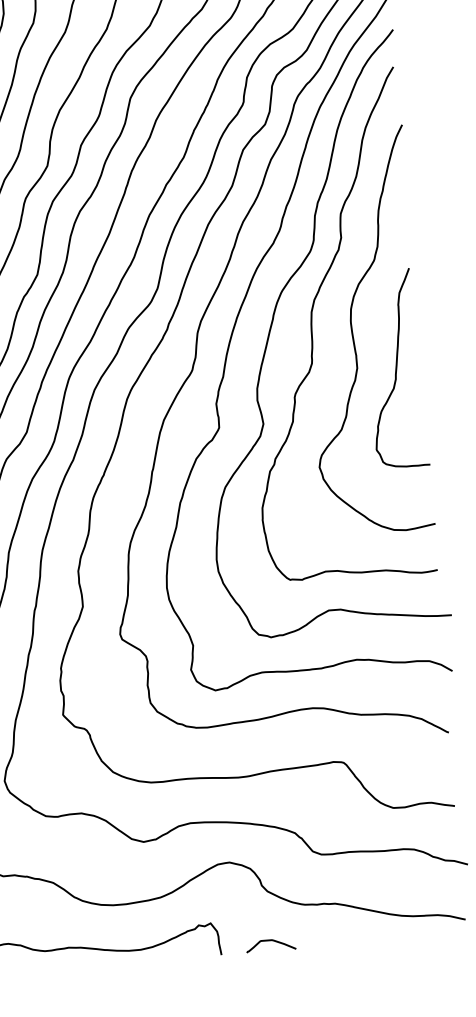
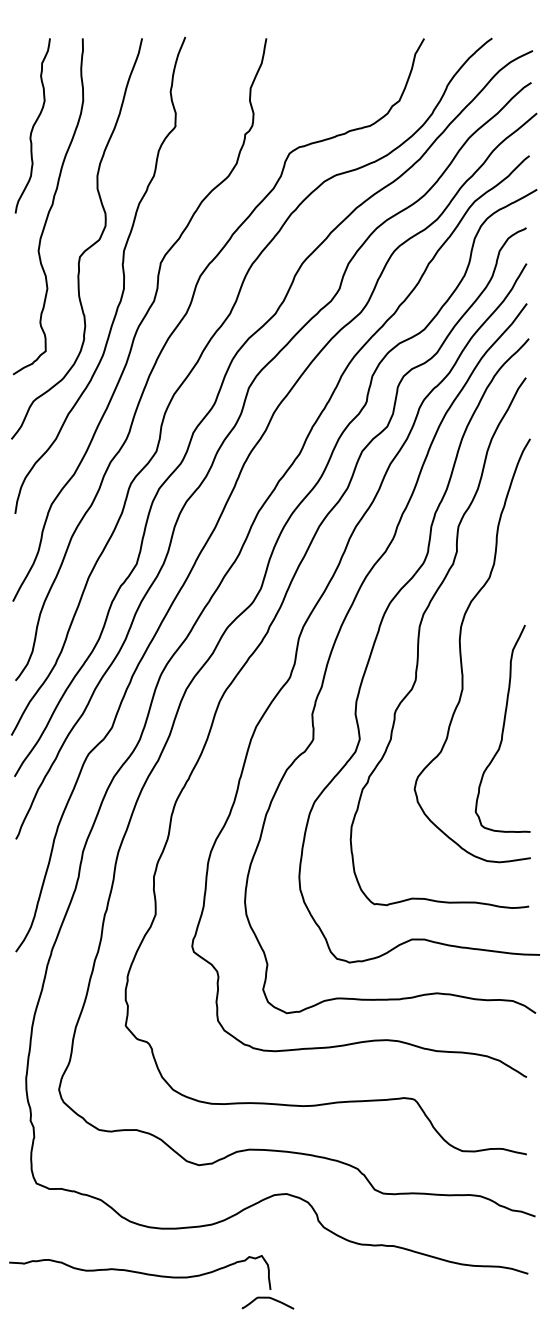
curve: (395, 368) -> (502, 728), moved
curve: (270, 941) -> (267, 1298), moved

